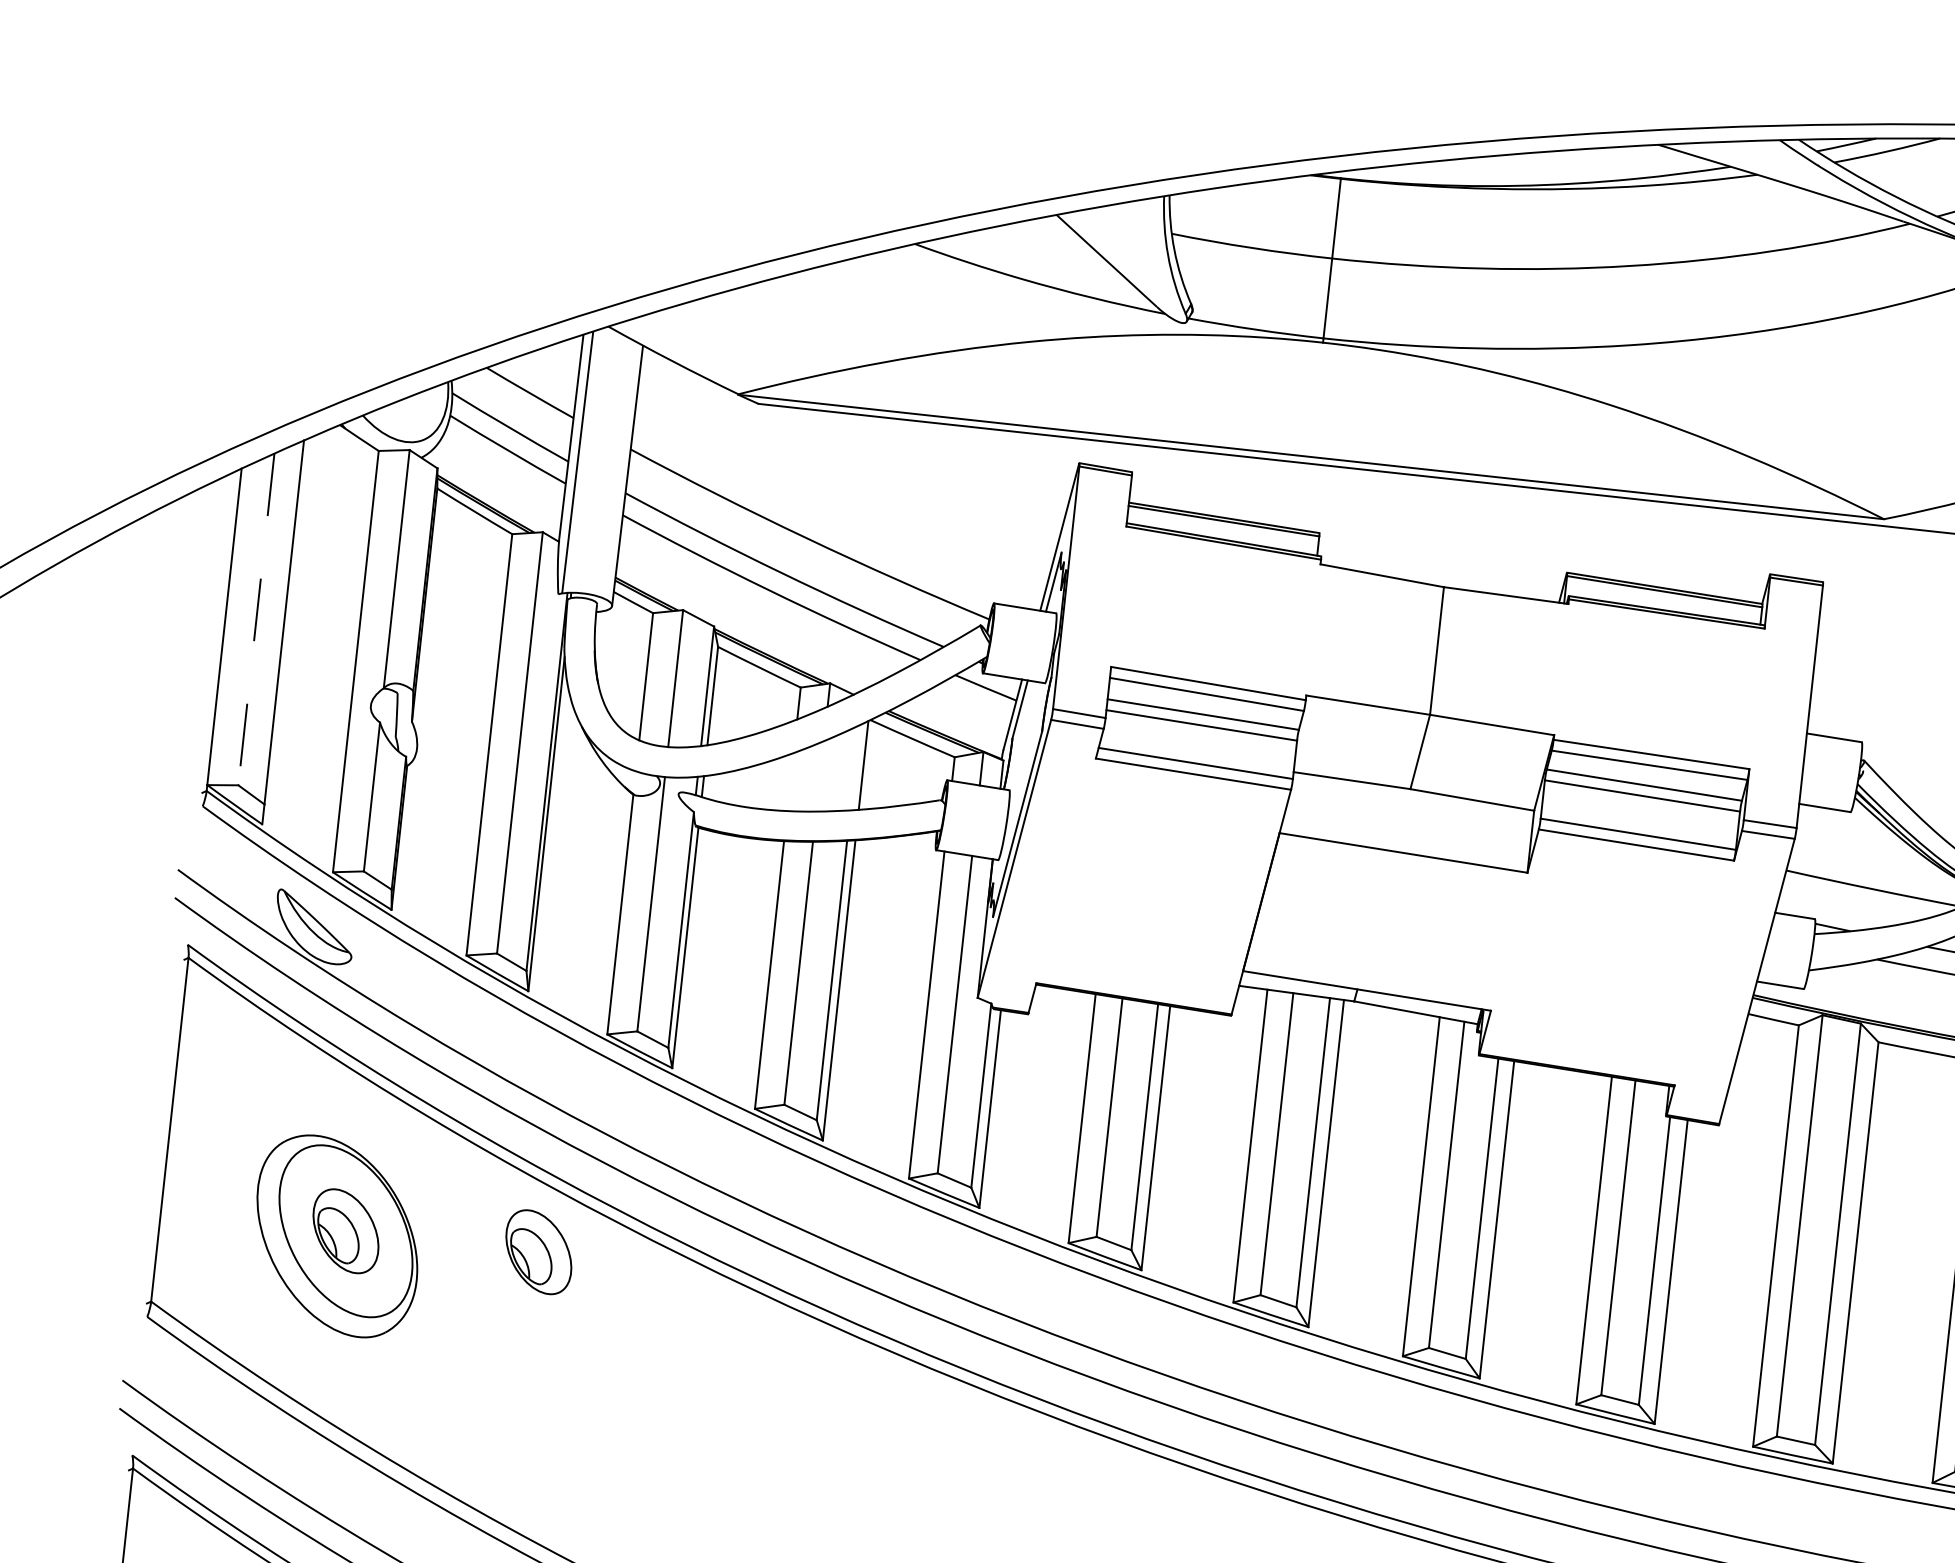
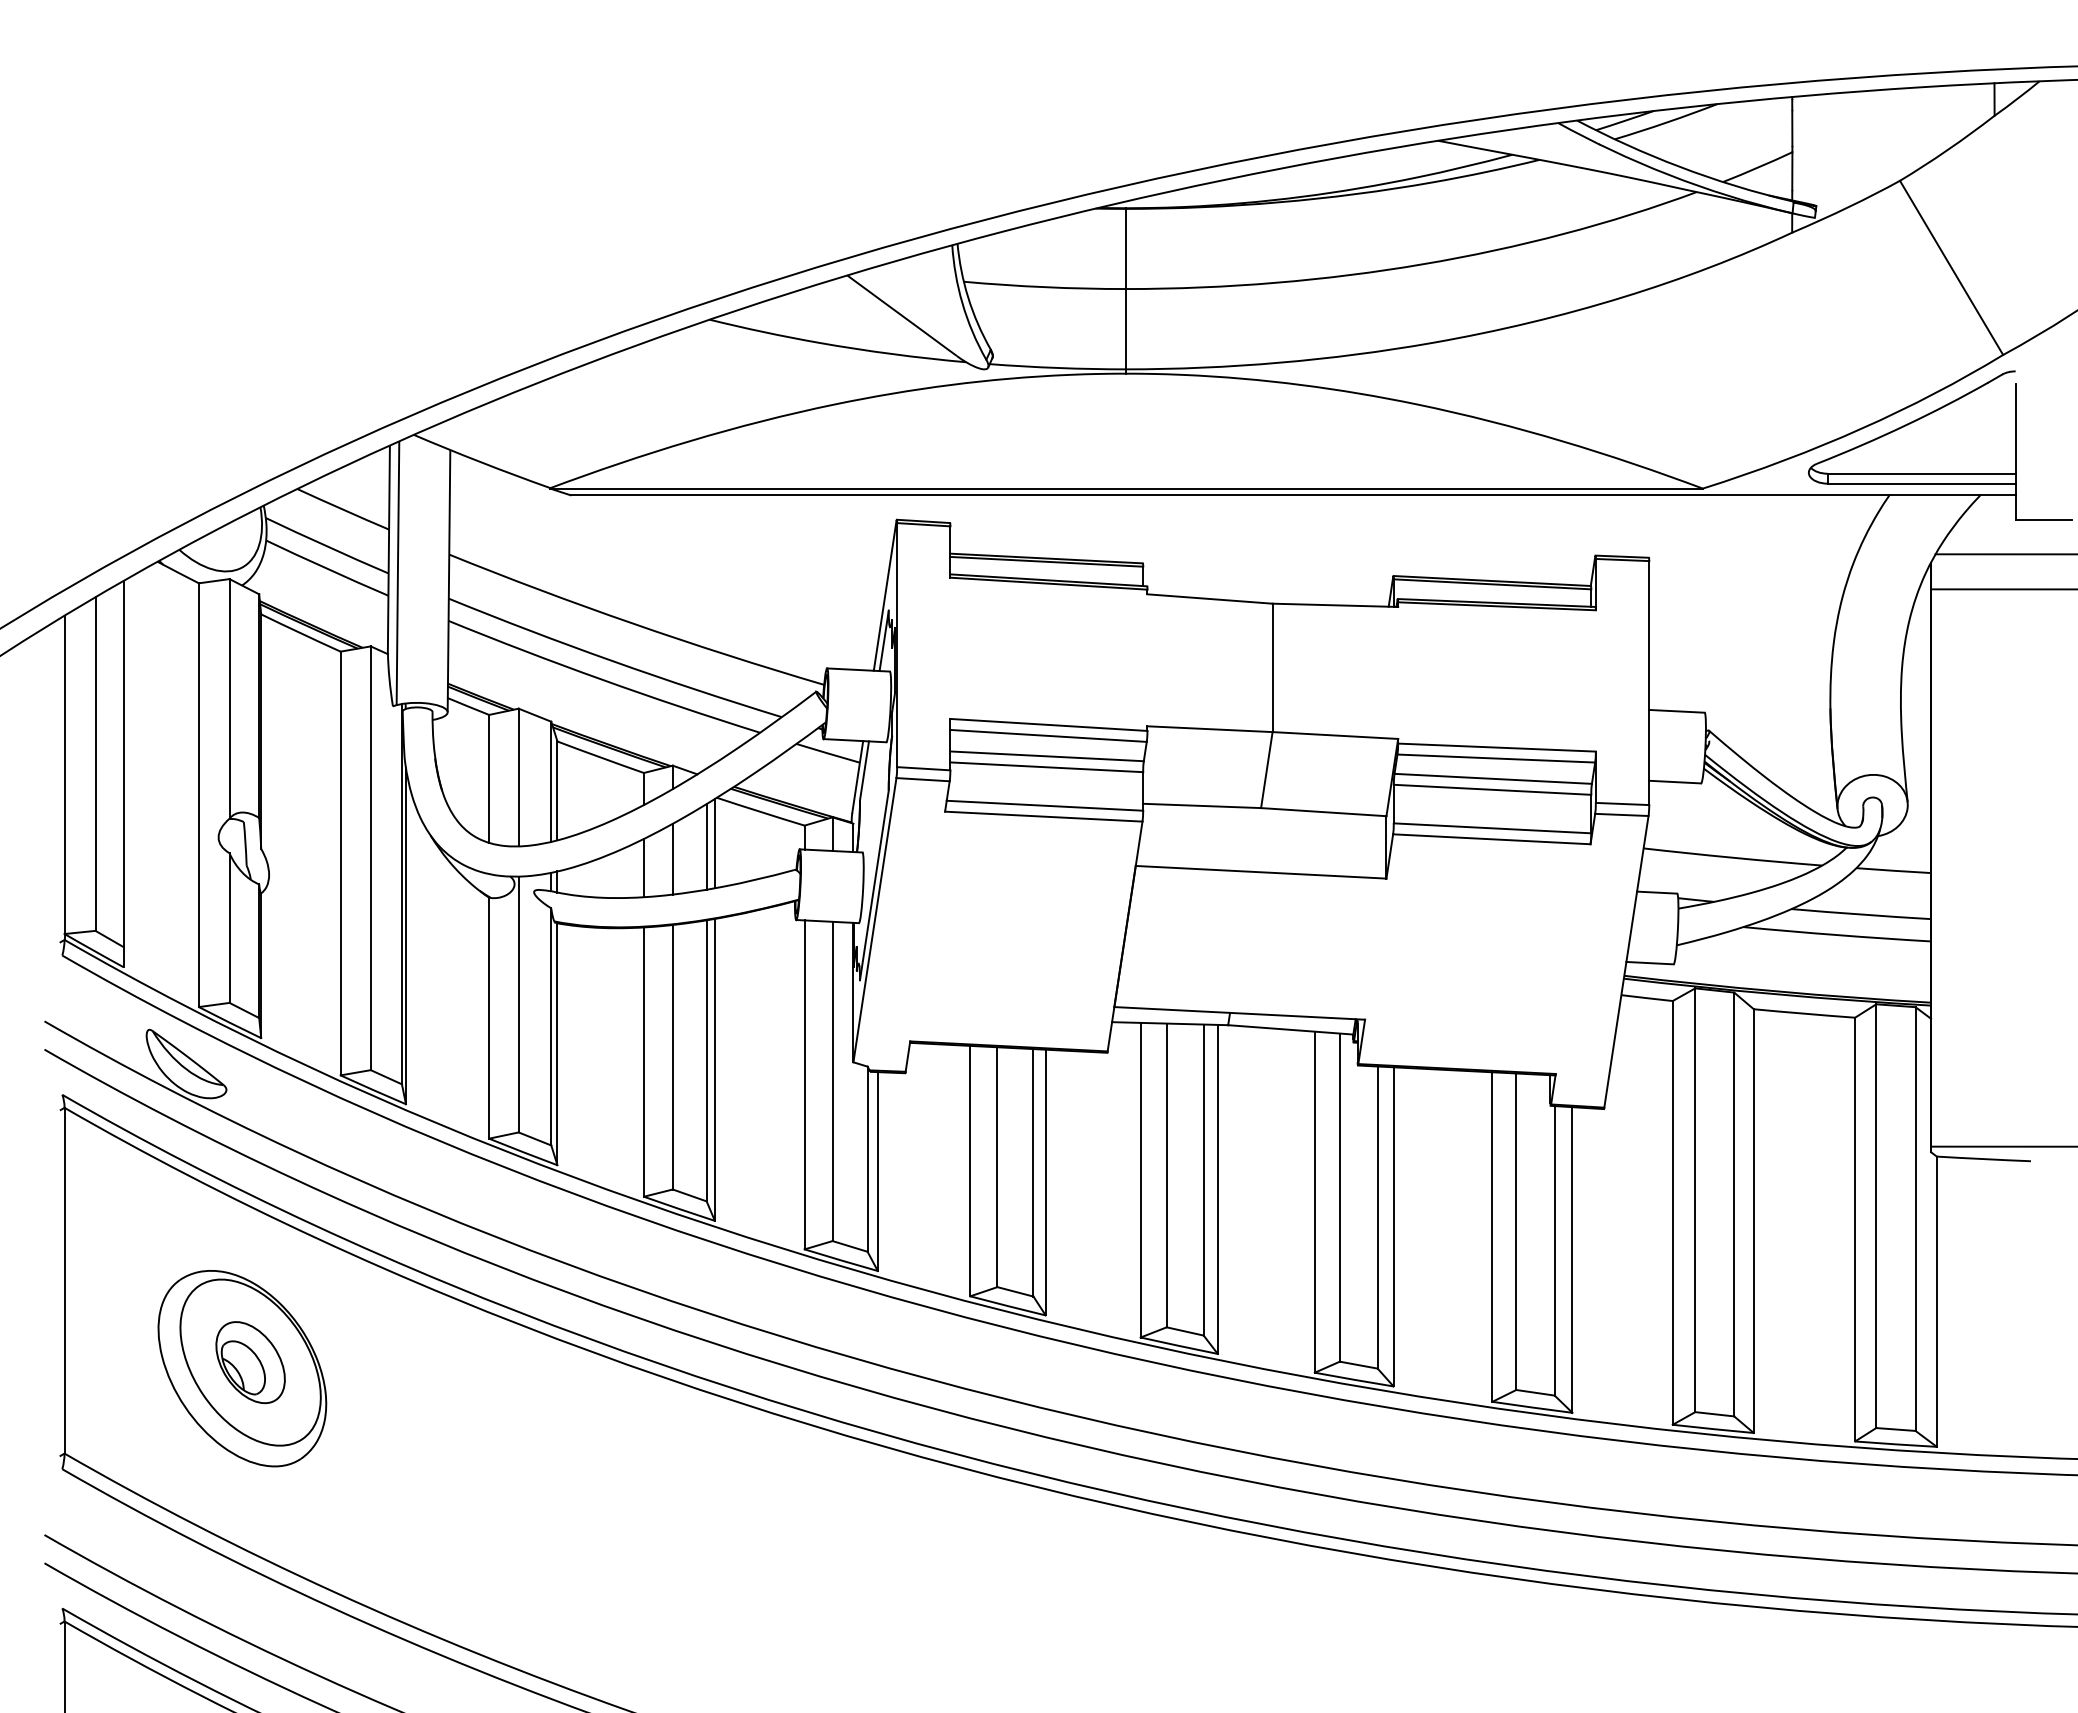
line: (256, 619) -> (95, 764), dashed -> solid
line: (854, 767) -> (706, 846), added
line: (819, 775) -> (672, 858), added
line: (791, 781) -> (644, 867), added
part: (538, 1252) -> (444, 1362), removed

